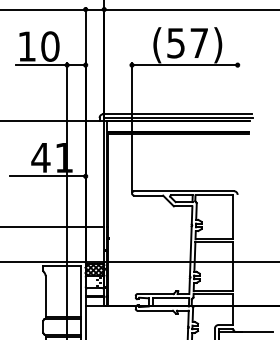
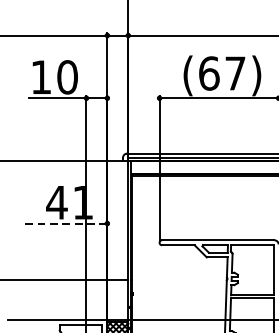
text: (176, 42) -> (209, 72), (57) -> (67)
line: (47, 176) -> (64, 223), solid -> dashed

